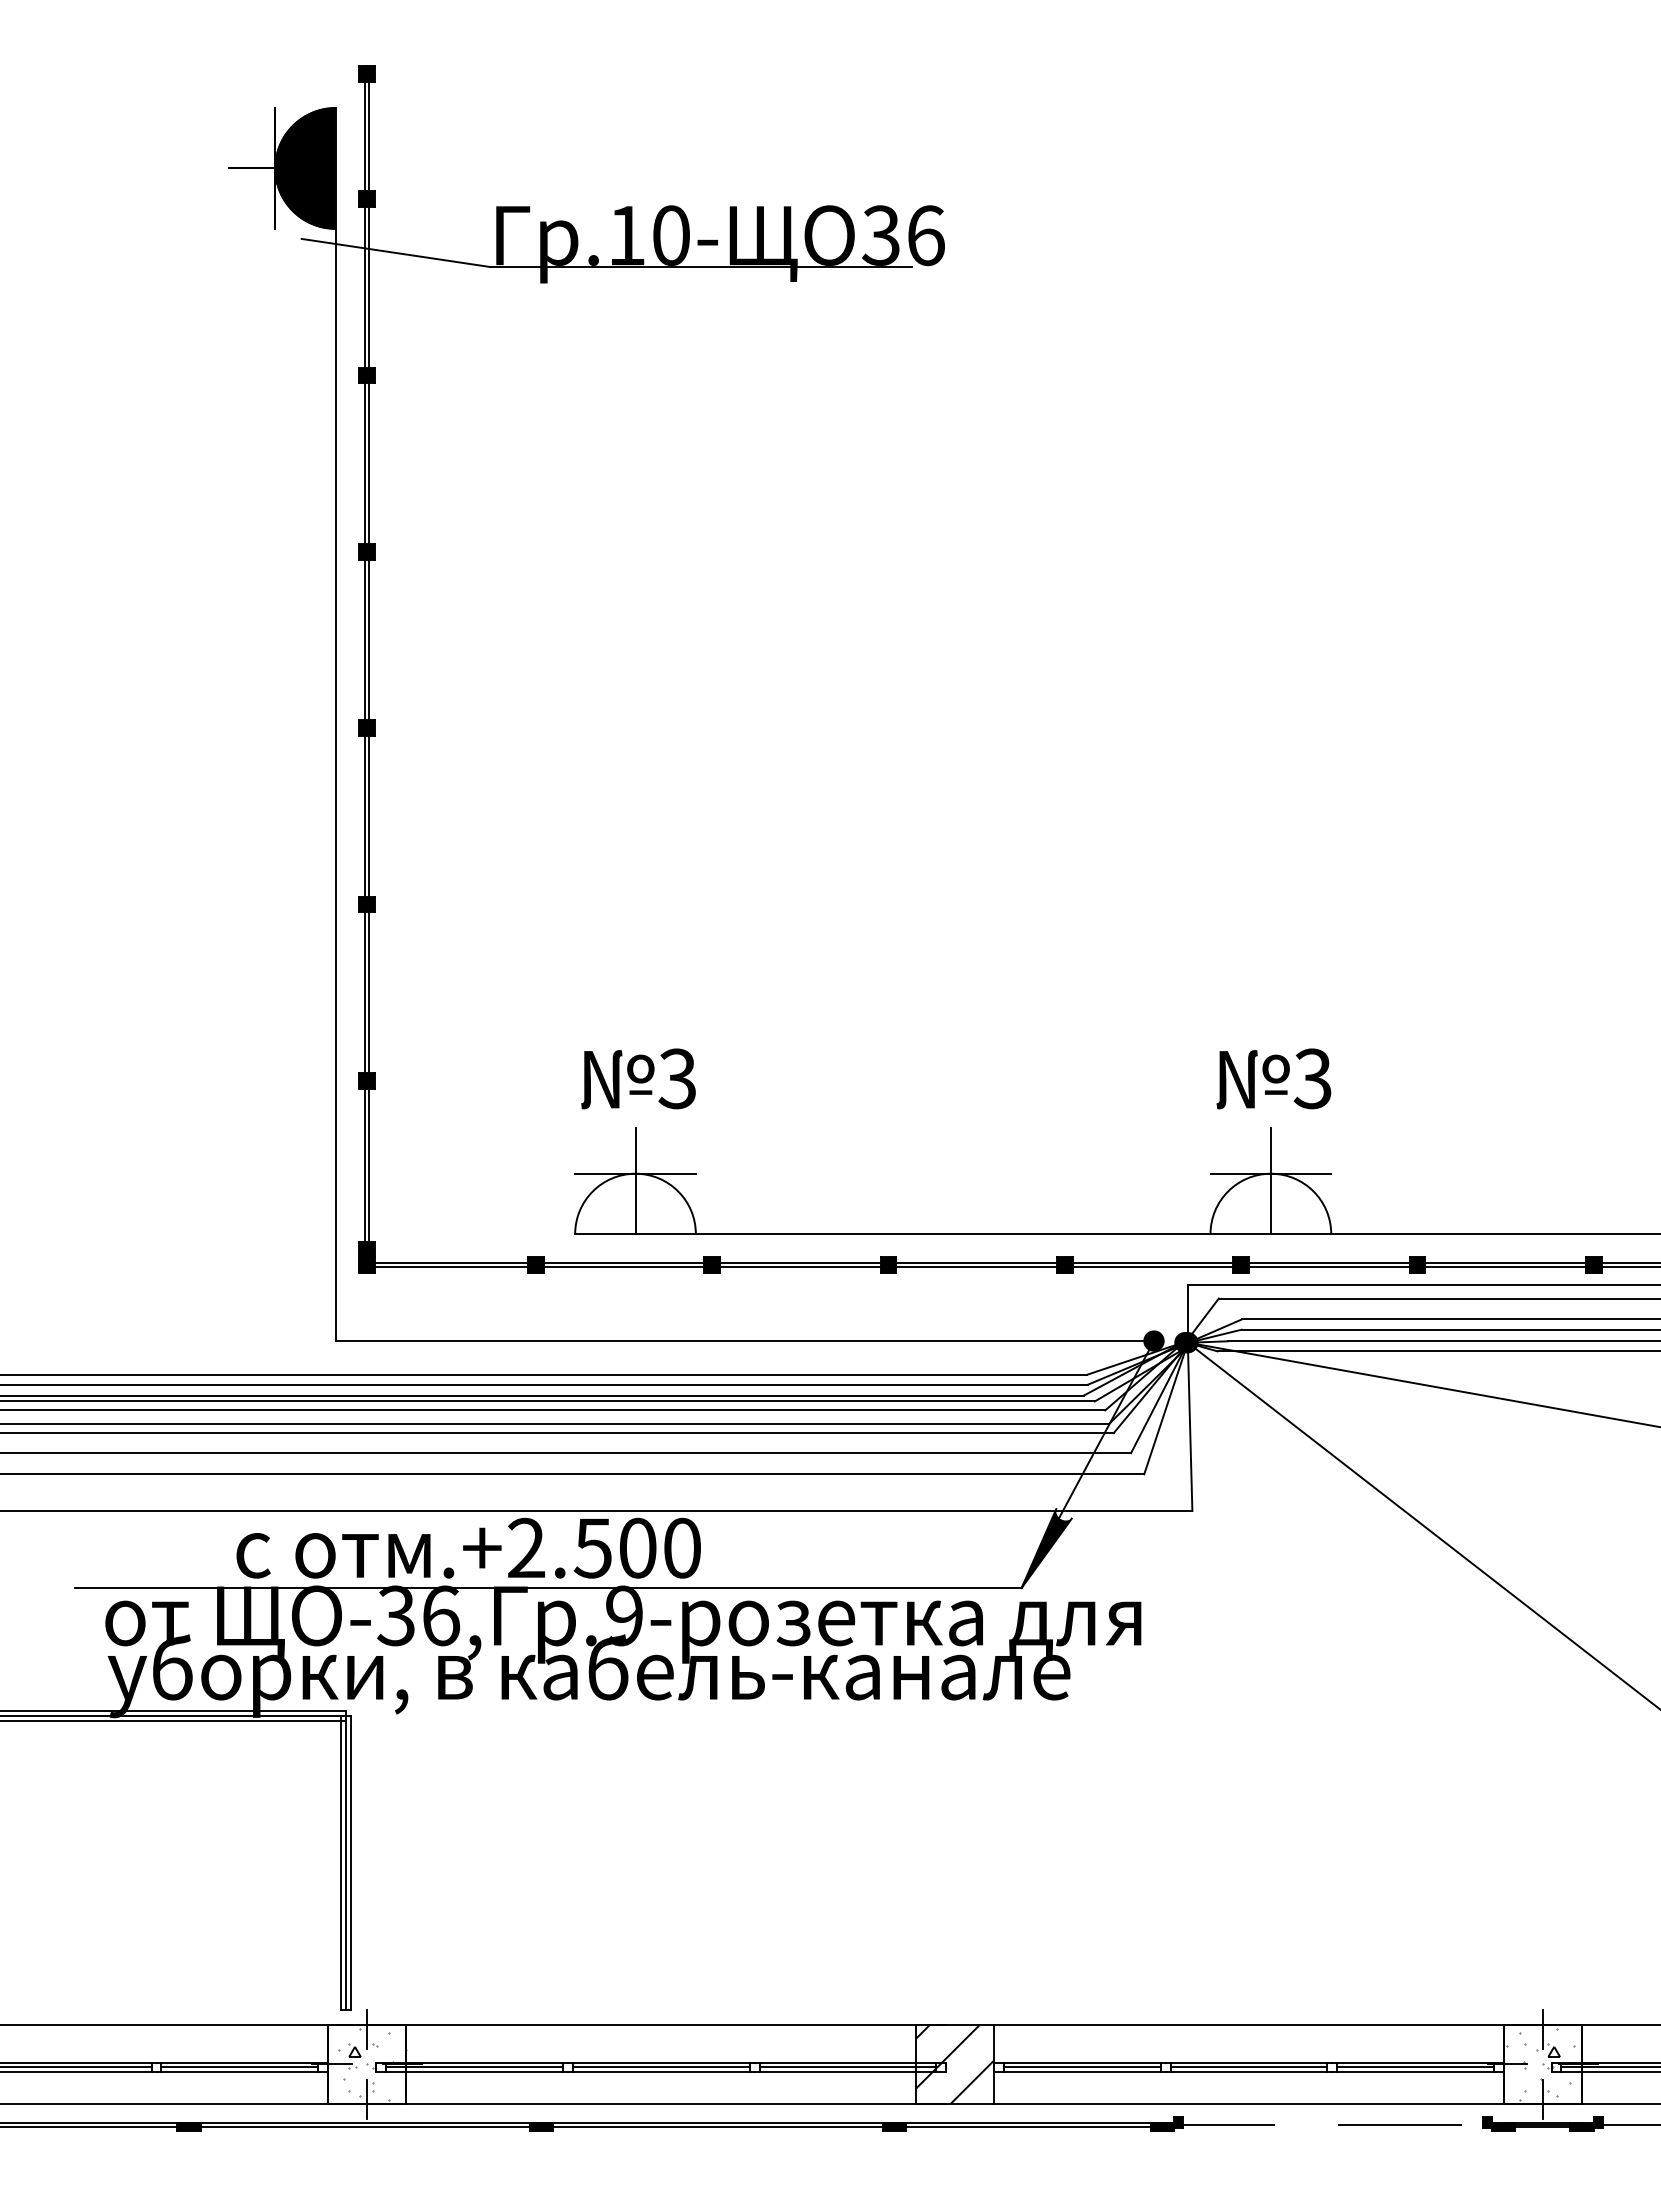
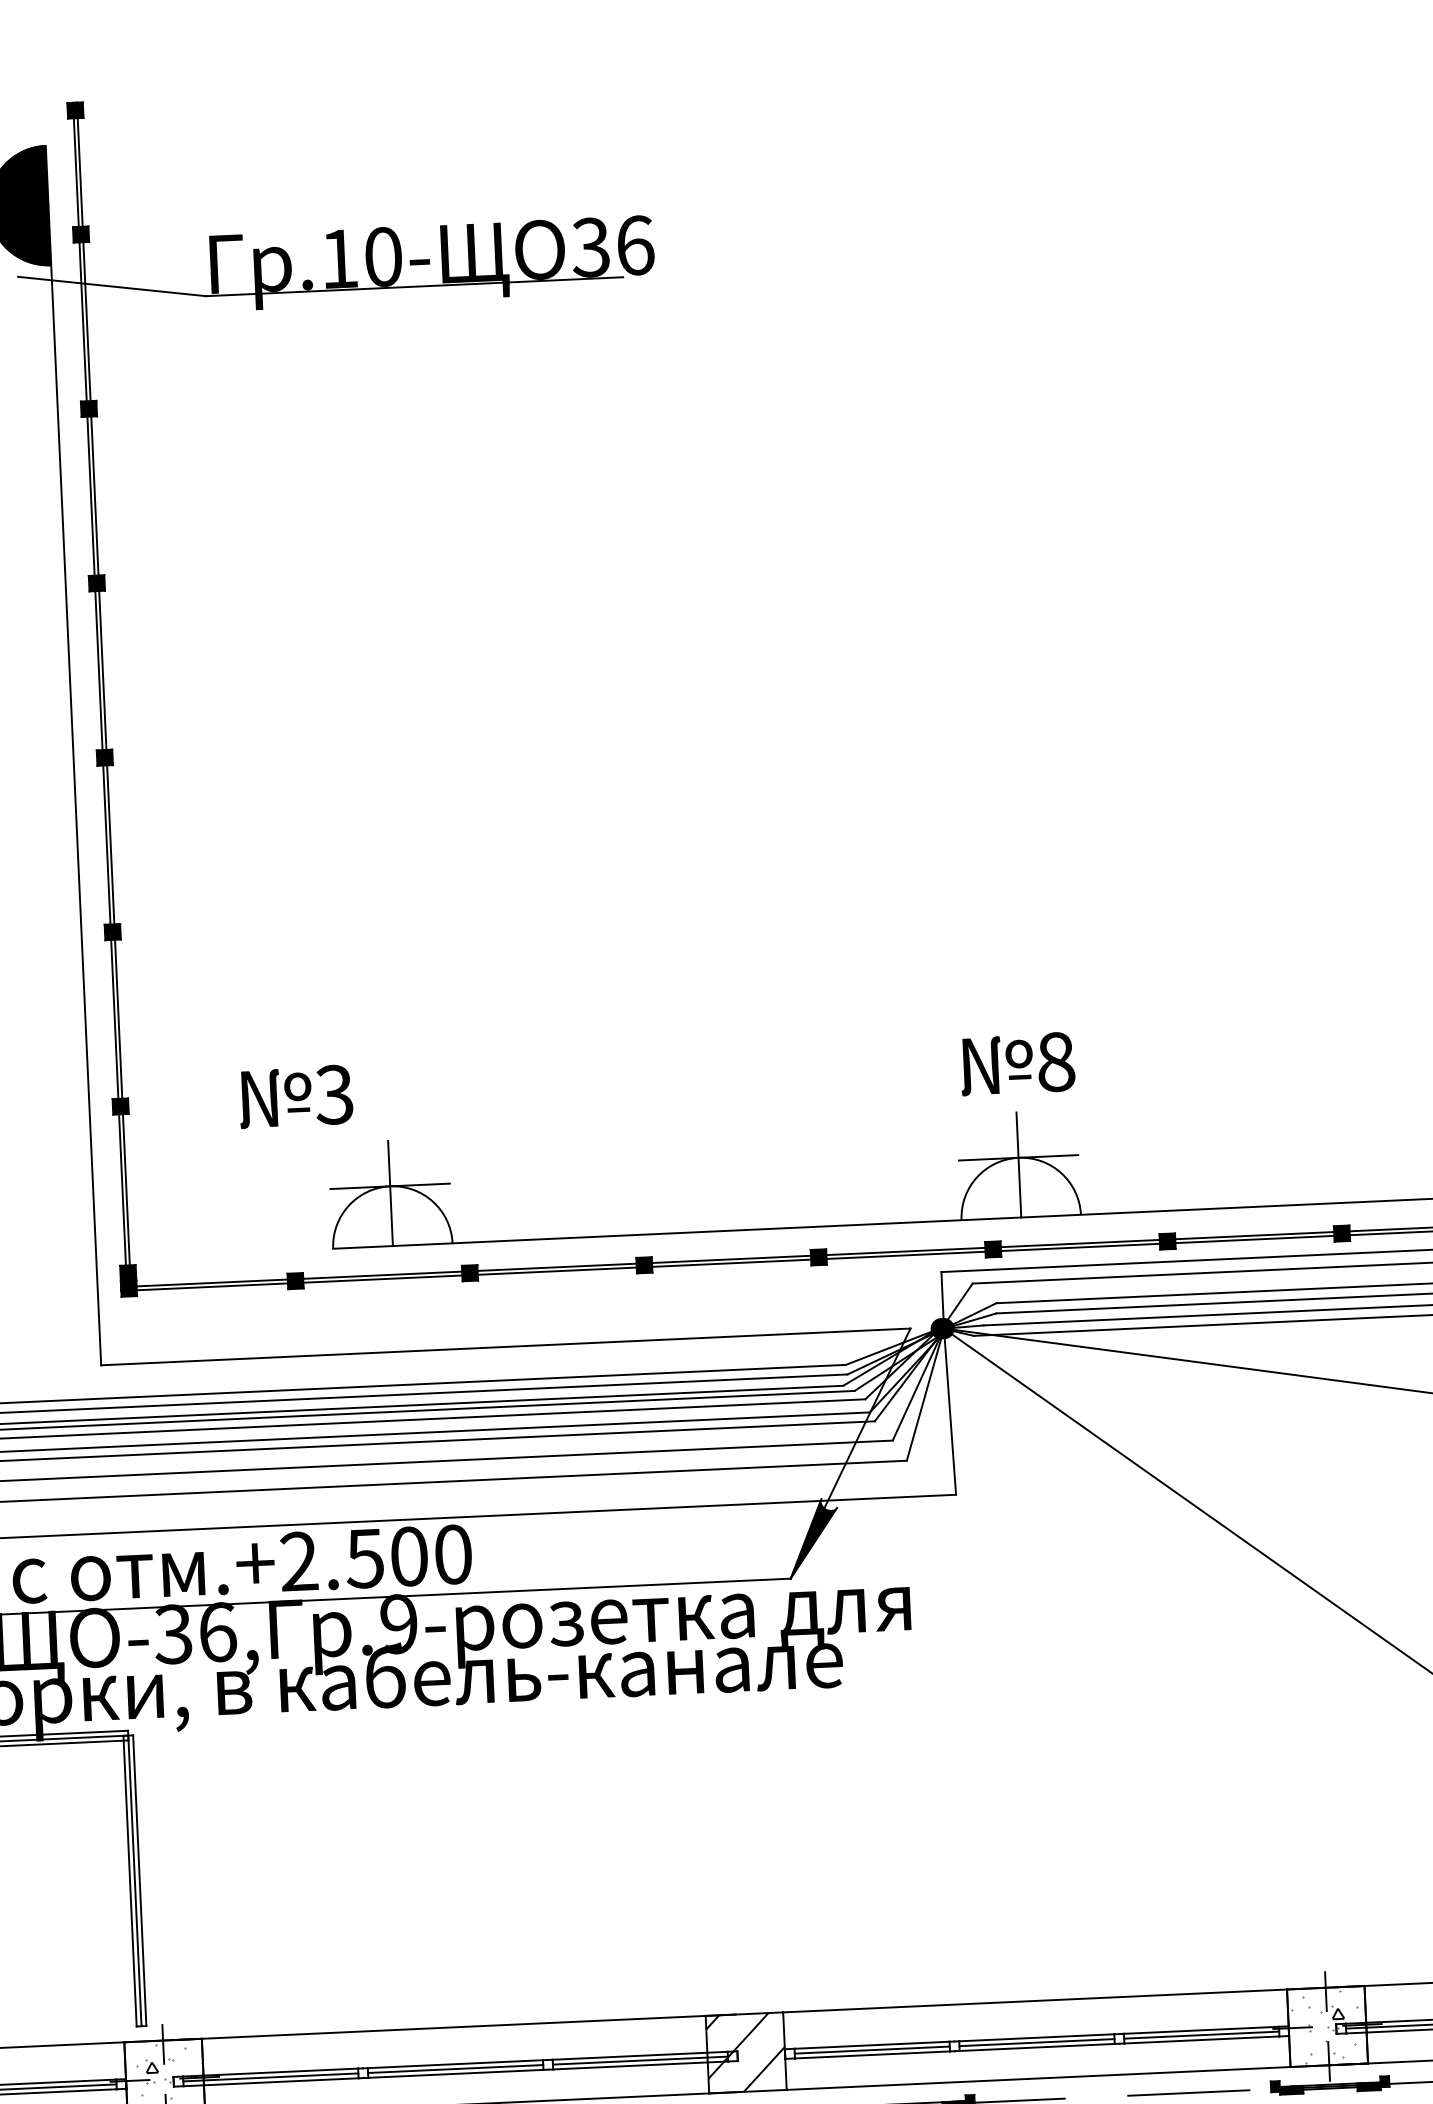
text: (638, 1078) -> (295, 1096), moved
text: (1312, 1078) -> (1055, 1061), 3 -> 8
fill: (1153, 1340) -> (909, 1328), removed

